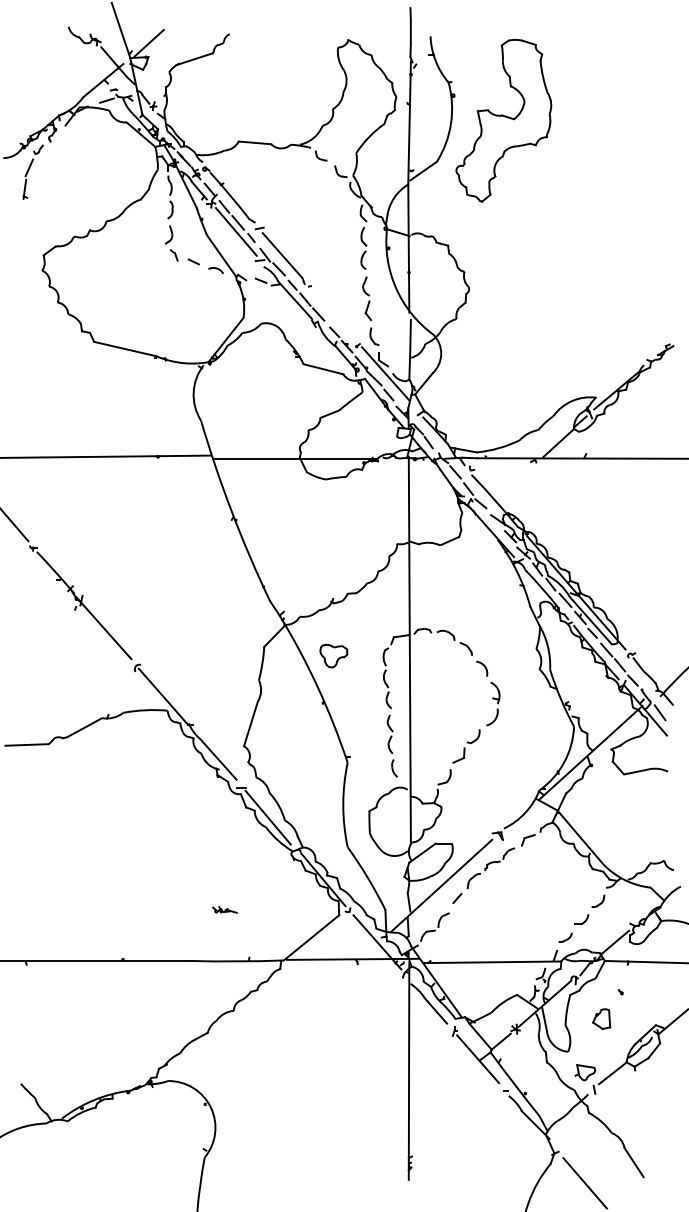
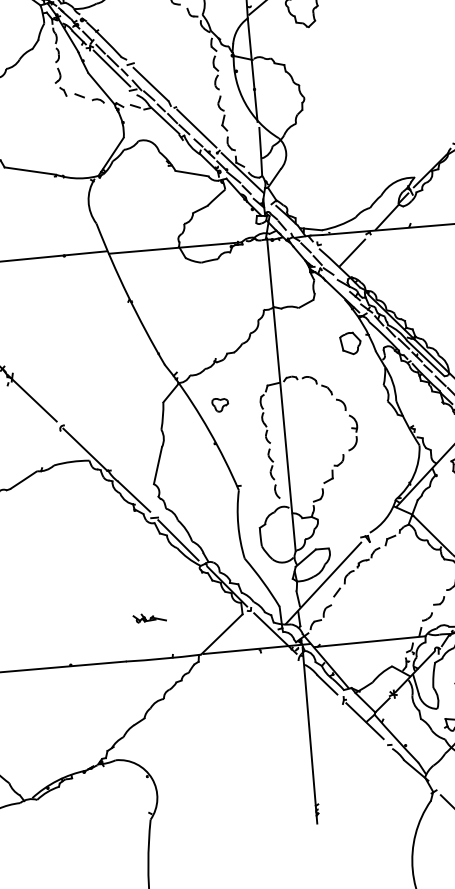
line: (334, 314) -> (197, 128), added
line: (511, 483) -> (352, 253), added
part: (500, 594) -> (350, 343), added
part: (333, 656) -> (220, 405), size x0.71
part: (224, 909) -> (149, 617), size x1.67

